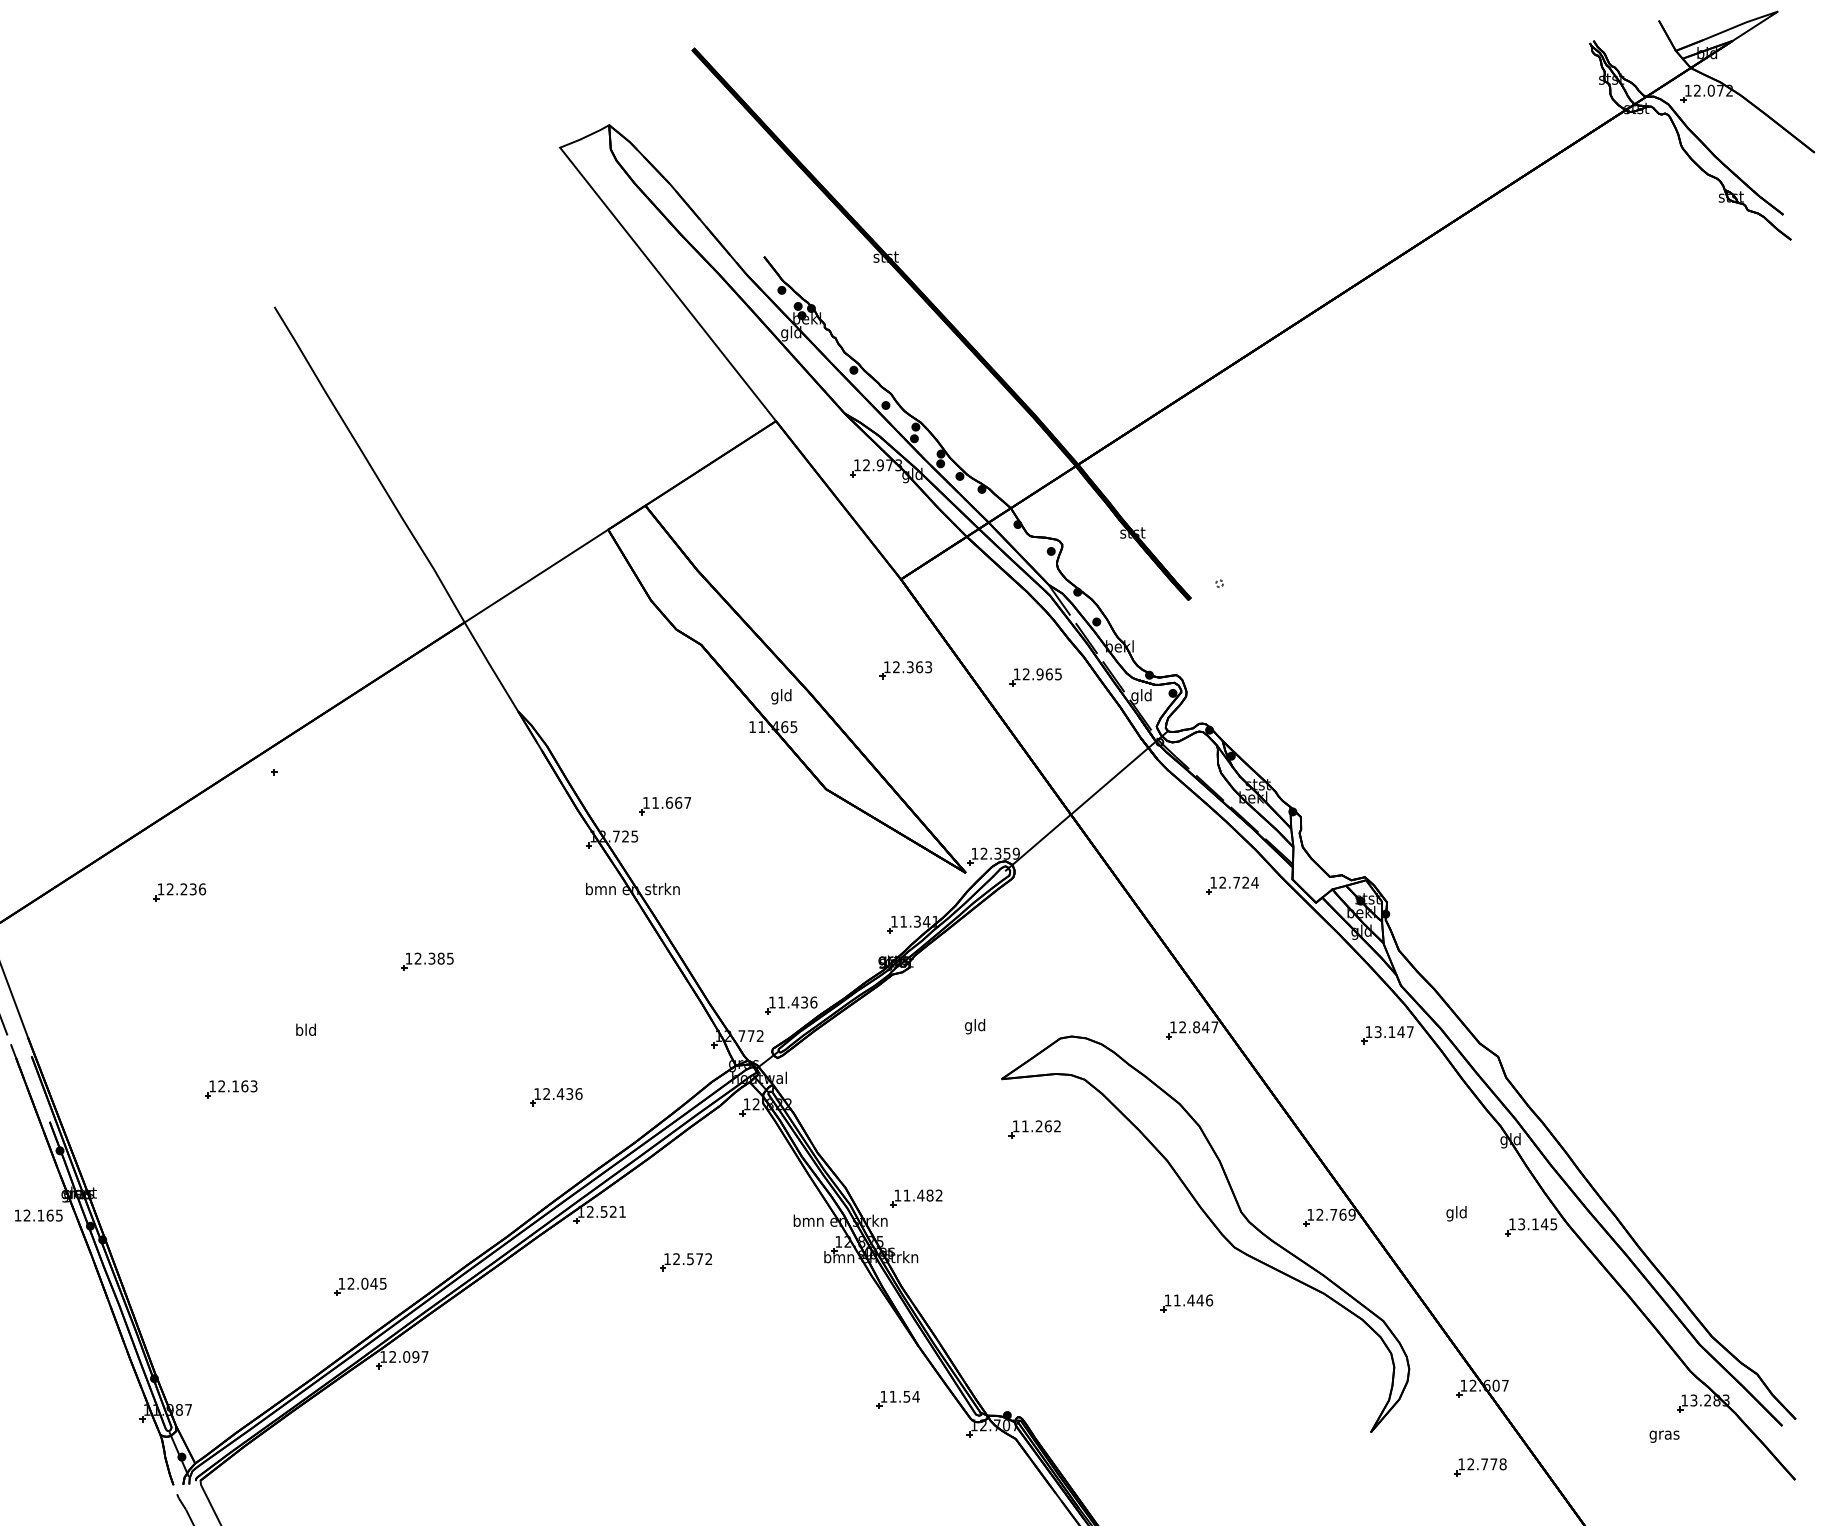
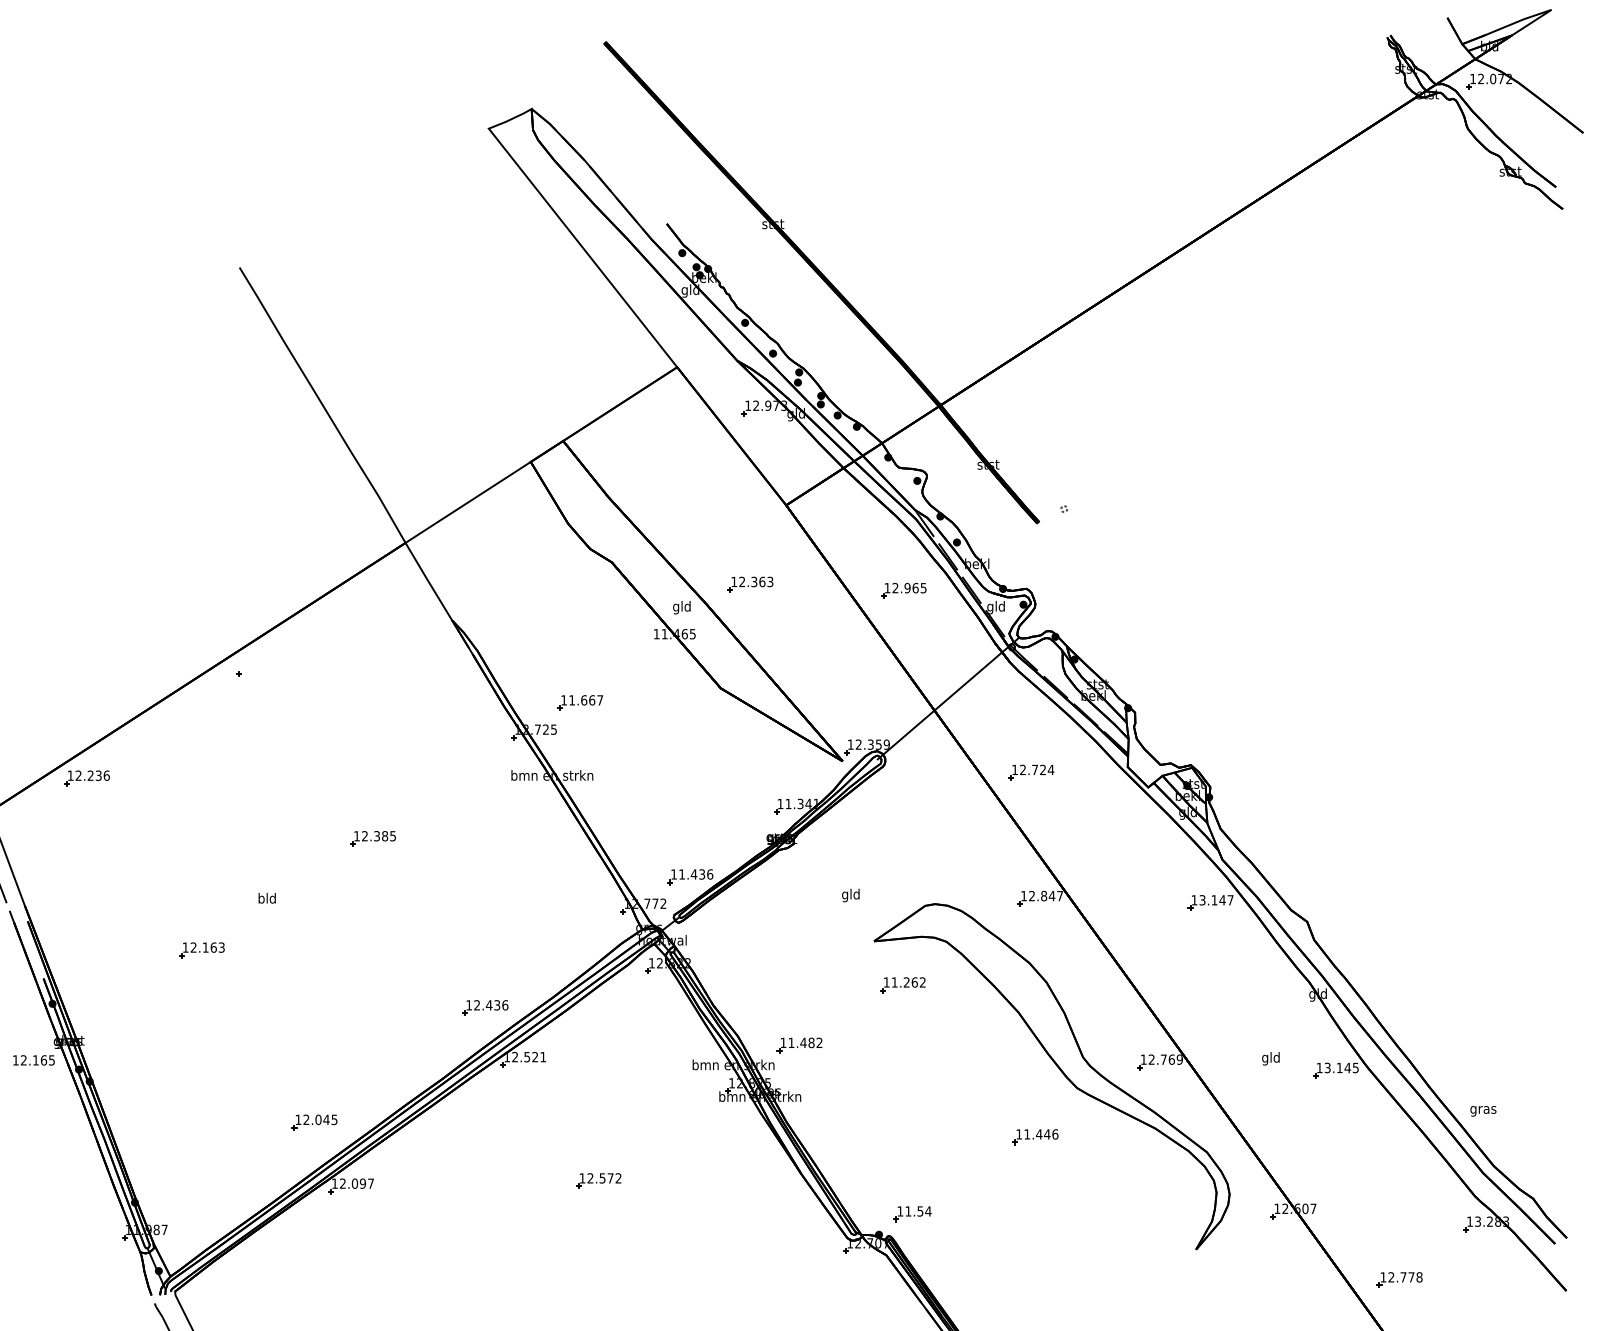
part: (905, 670) -> (750, 584), moved
part: (1232, 885) -> (1031, 772), moved
part: (179, 892) -> (86, 778), moved
part: (556, 1096) -> (485, 1007), moved
part: (685, 1261) -> (598, 1180), moved
part: (897, 1400) -> (912, 1214), moved
text: (1664, 1436) -> (1483, 1111), moved
part: (1480, 1466) -> (1399, 1279), moved

